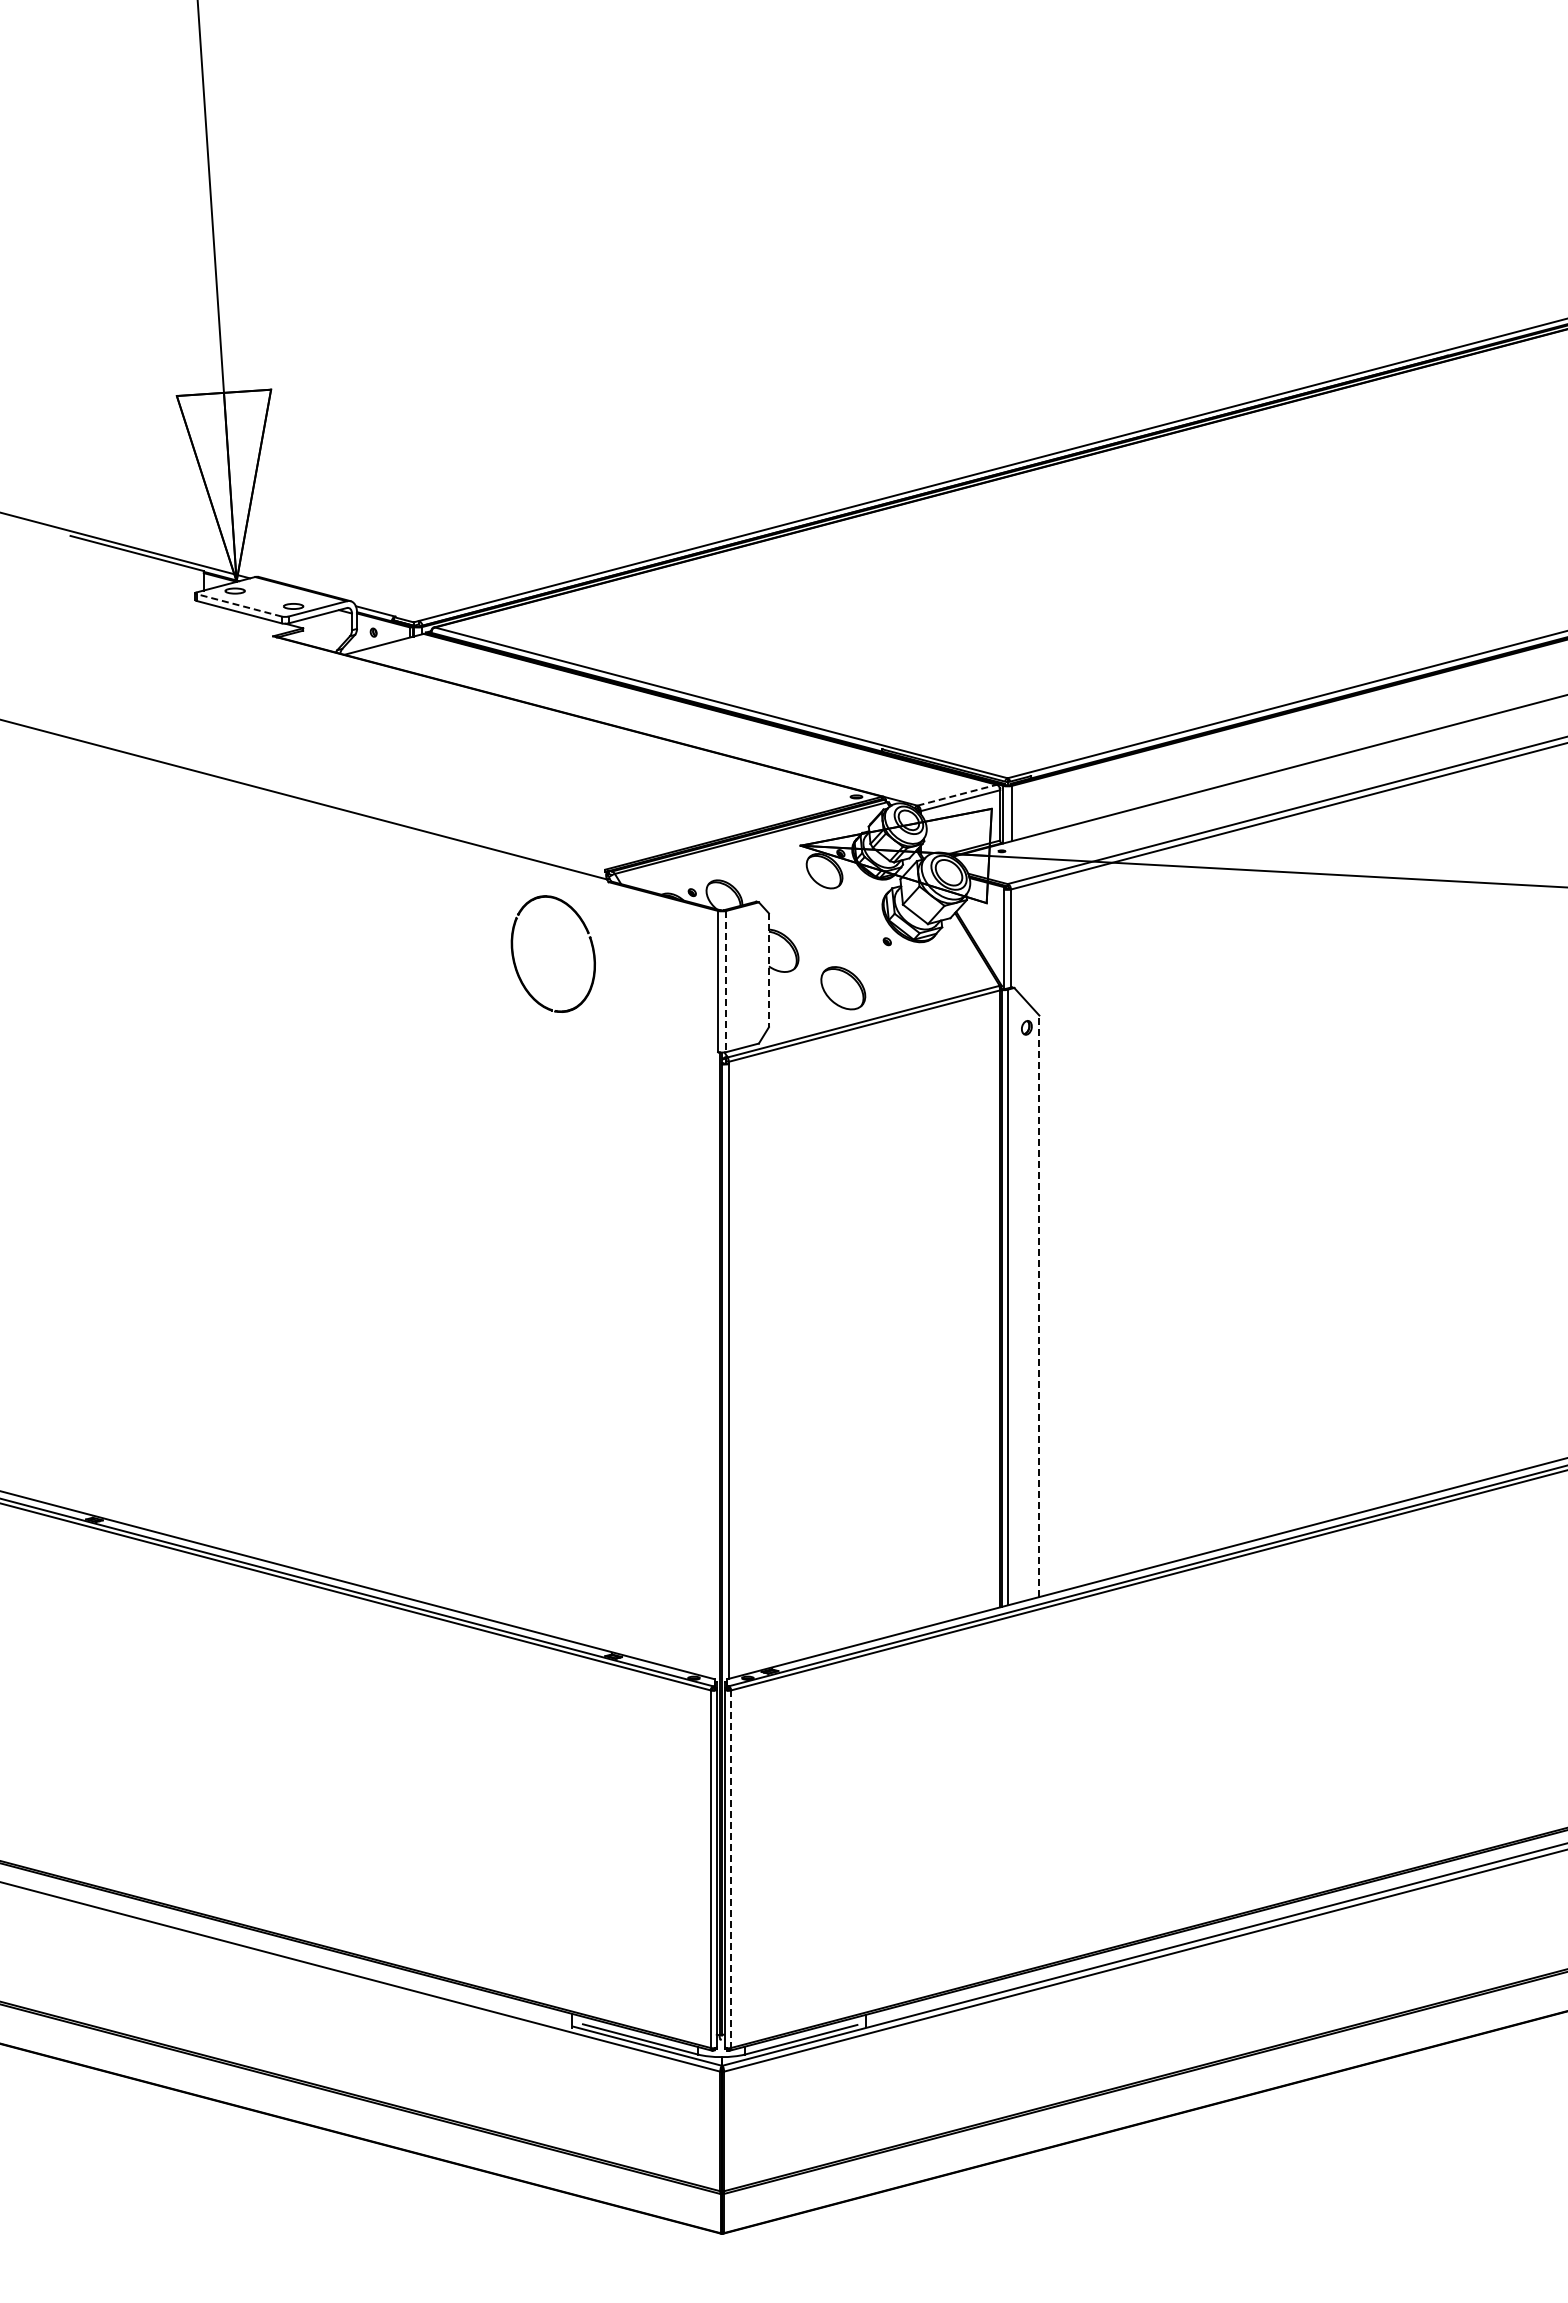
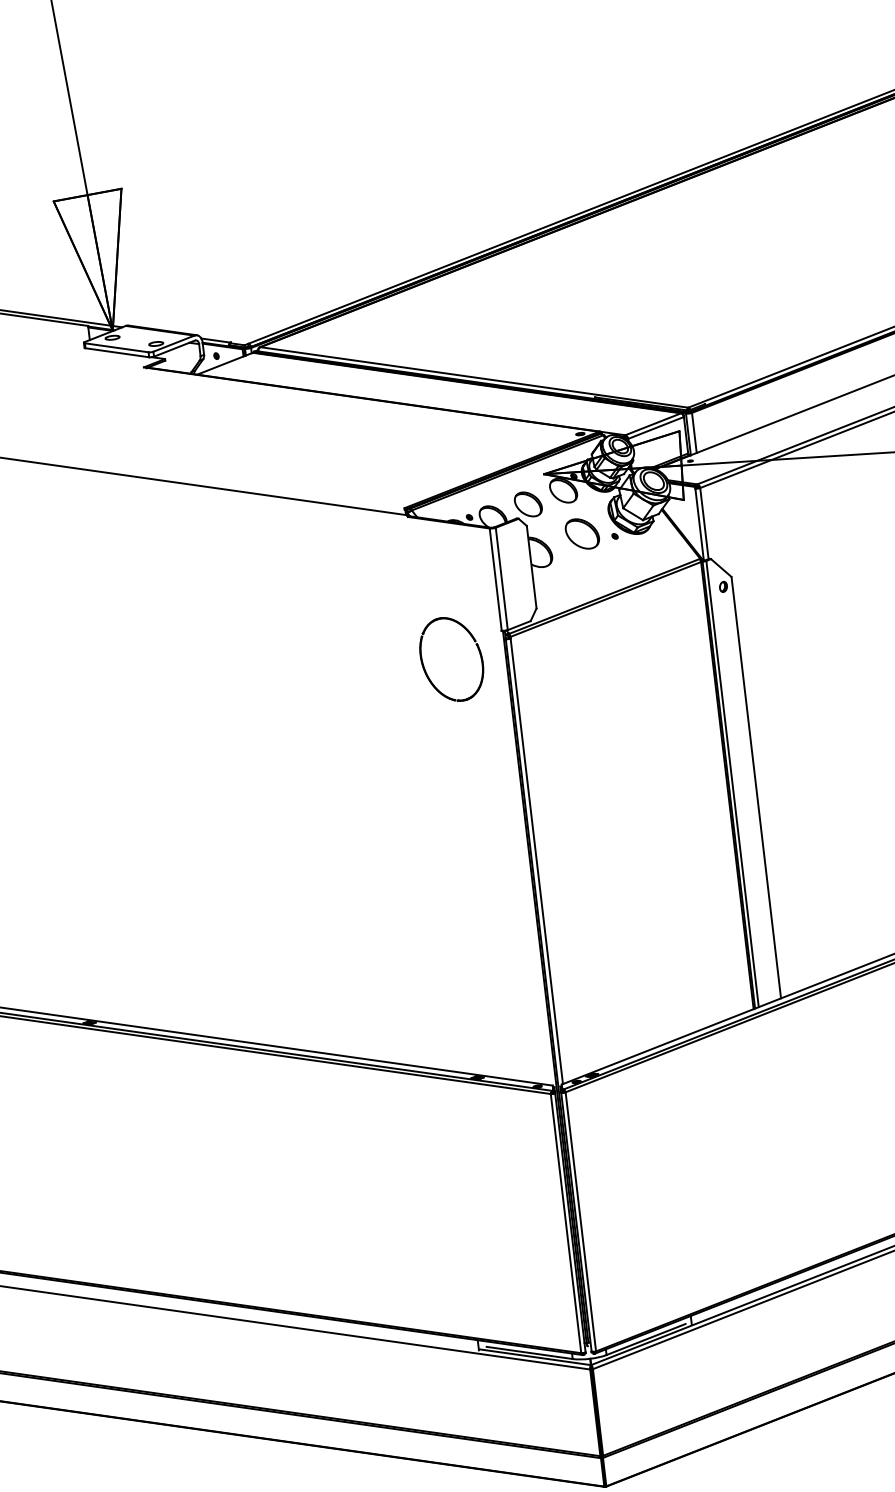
line: (238, 605) -> (116, 347), dashed -> solid
line: (957, 795) -> (653, 424), dashed -> solid
part: (774, 884) -> (528, 504), added
part: (515, 961) -> (424, 668), moved
line: (768, 970) -> (531, 567), dashed -> solid
line: (726, 981) -> (501, 578), dashed -> solid
part: (843, 988) -> (582, 534), moved
line: (1039, 1306) -> (756, 787), dashed -> solid
line: (731, 1869) -> (581, 1222), dashed -> solid

